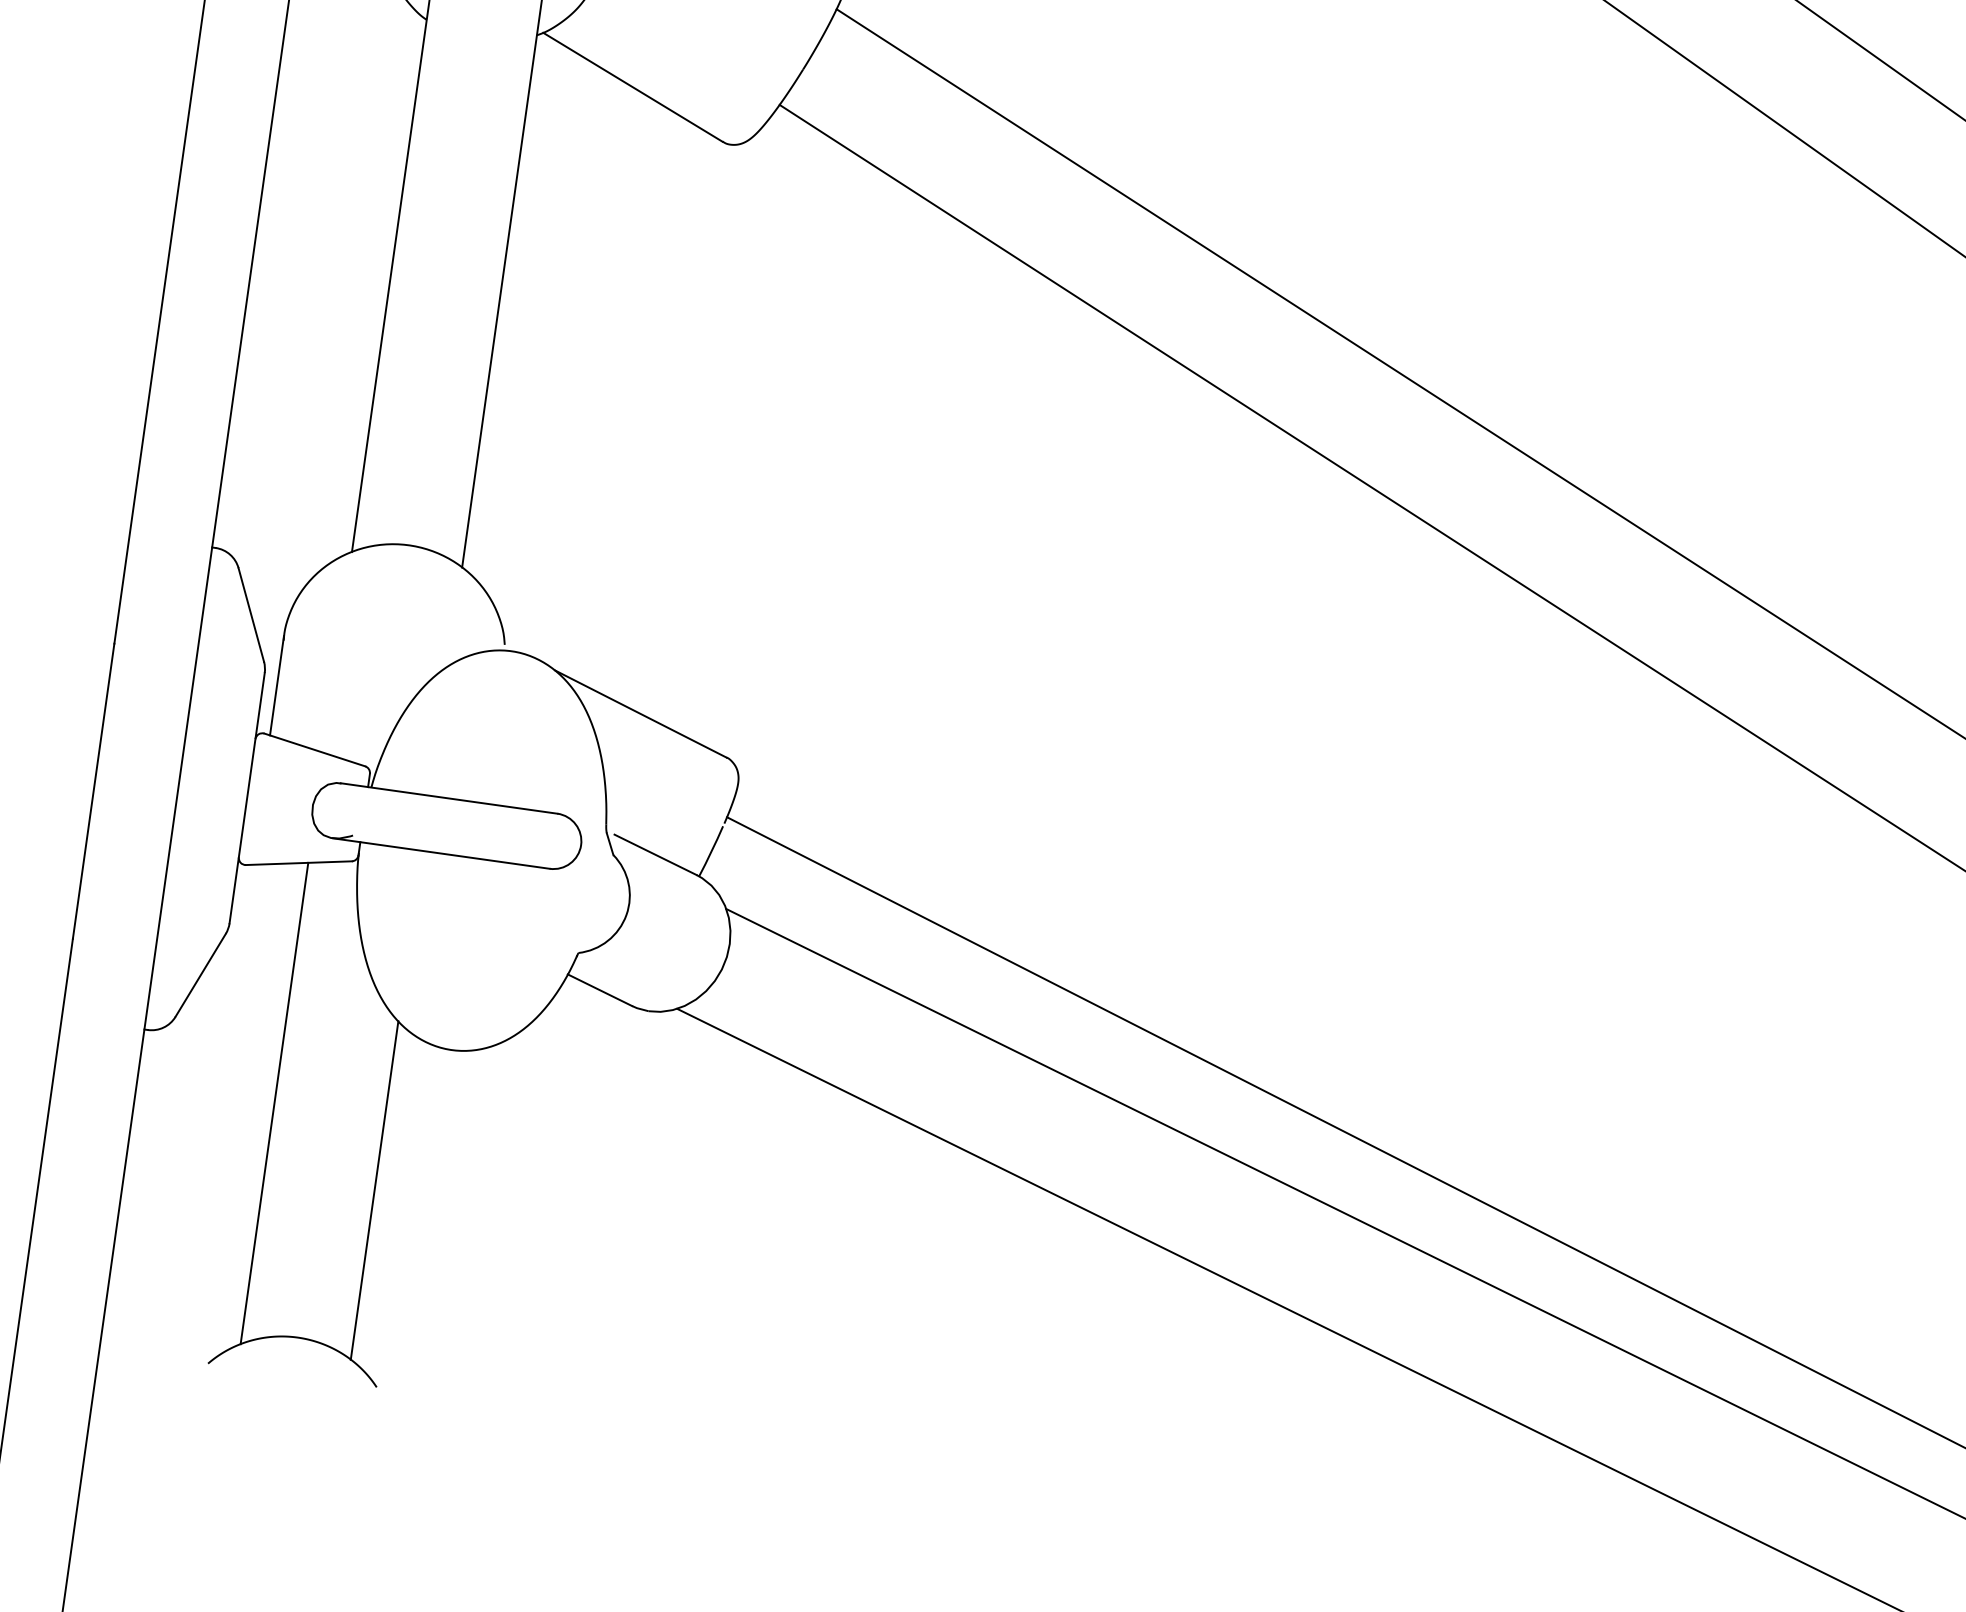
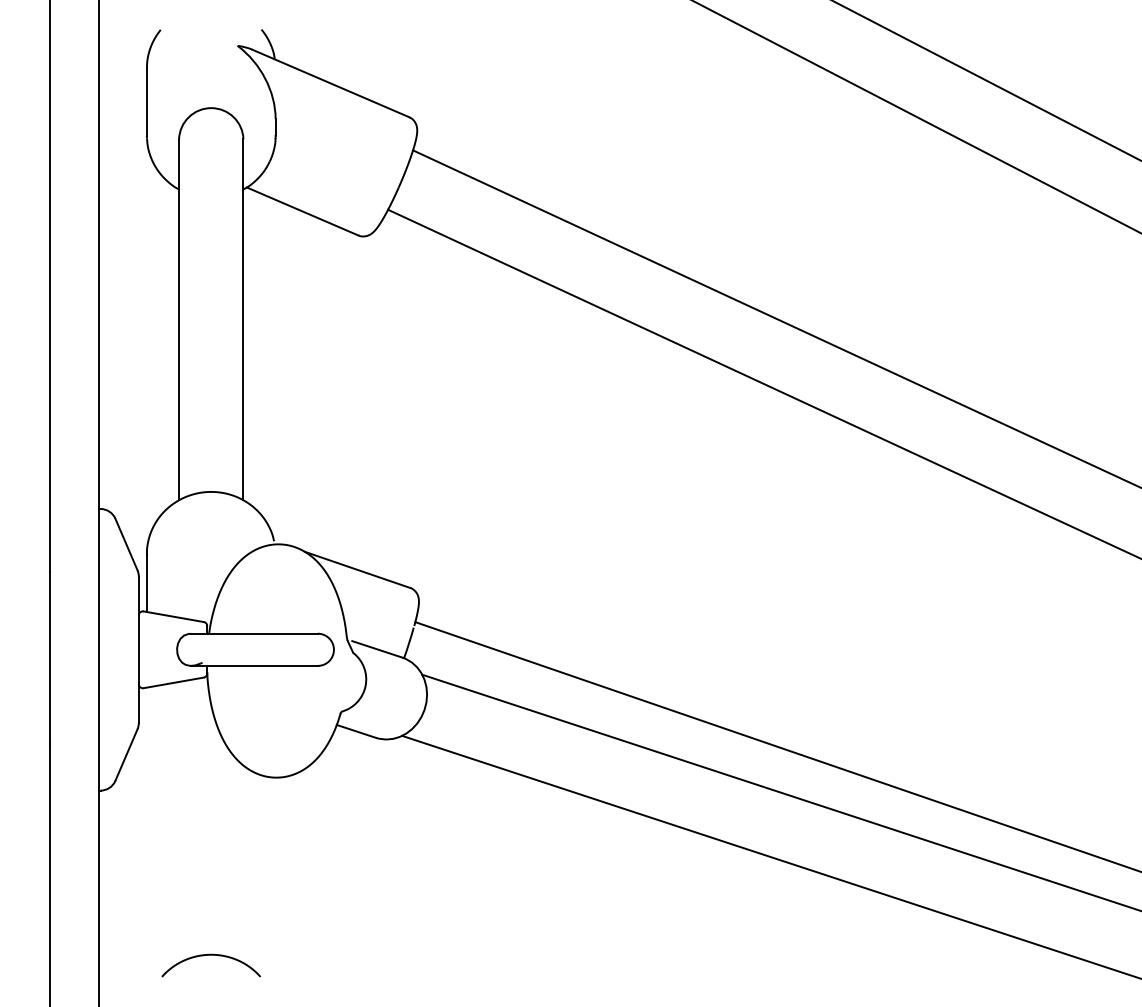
line: (275, 1103) -> (179, 822), removed
line: (374, 1190) -> (243, 864), removed

